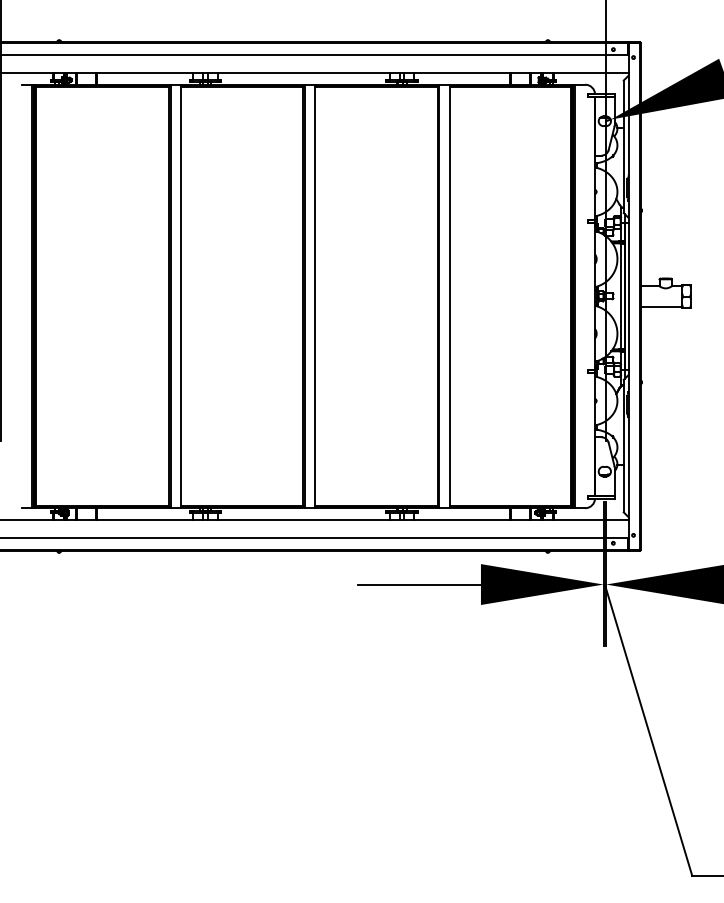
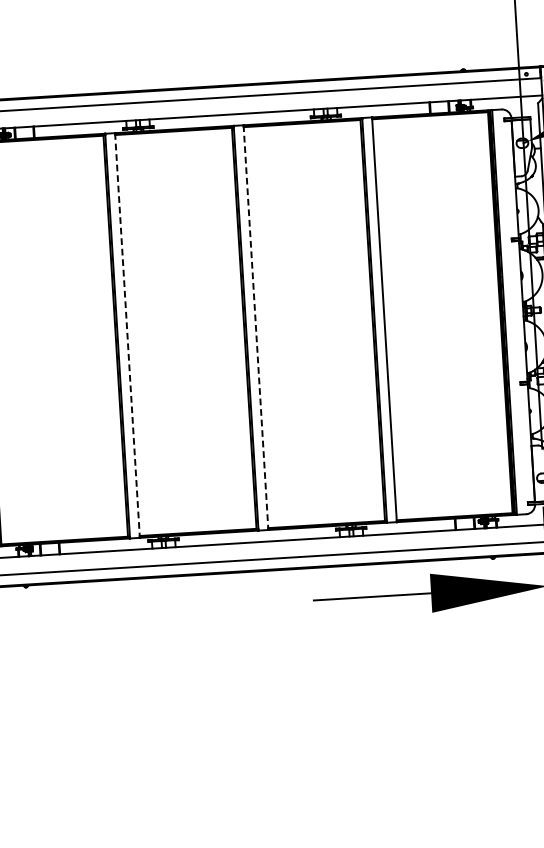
line: (180, 296) -> (127, 335), solid -> dashed
line: (315, 296) -> (256, 327), solid -> dashed

